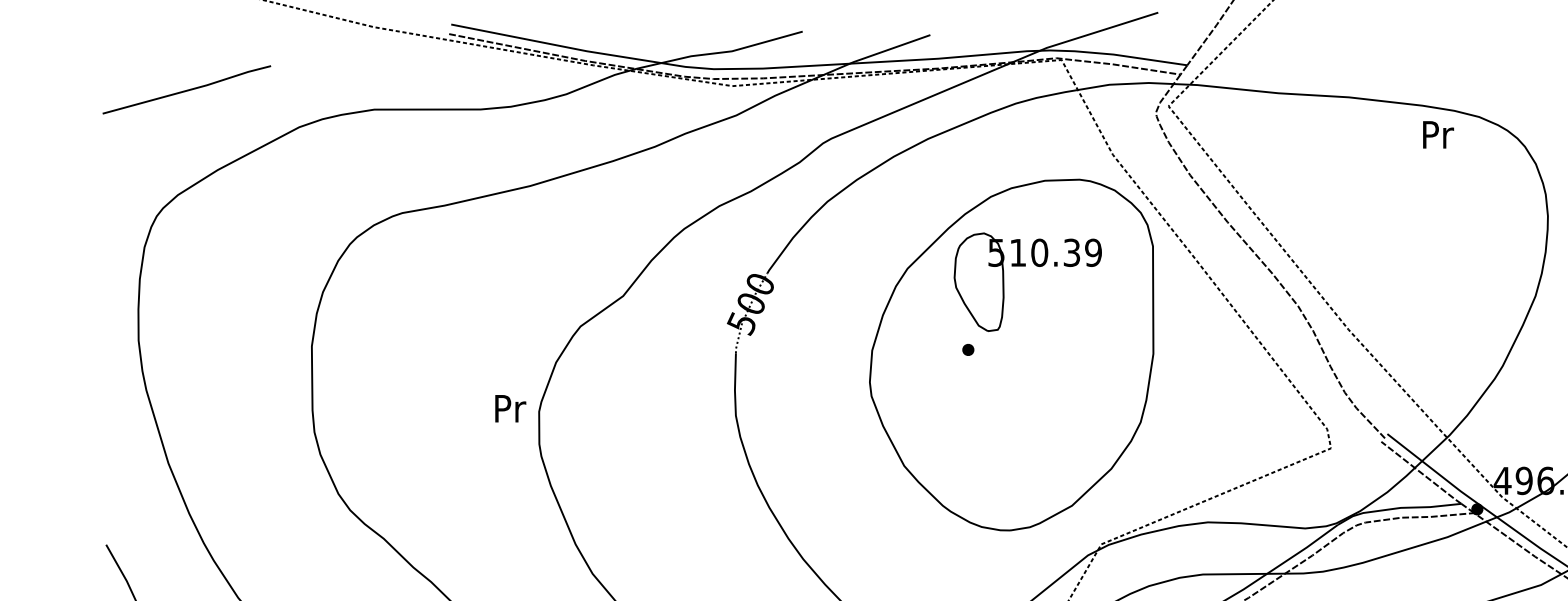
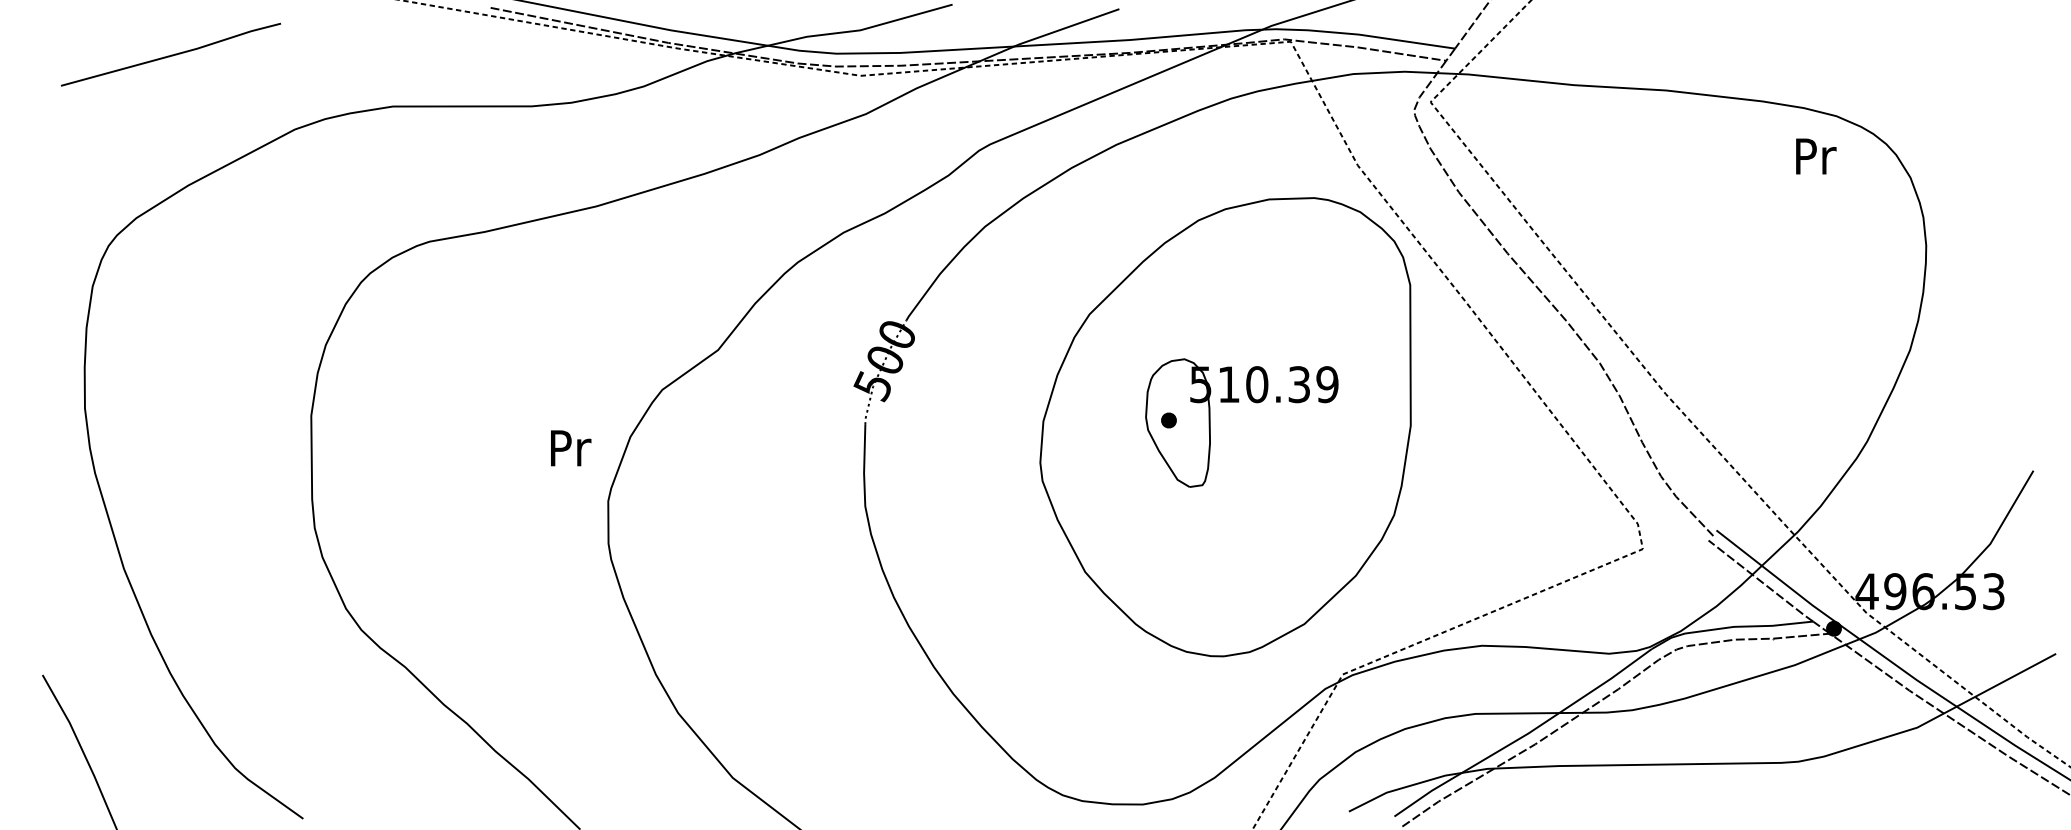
line: (187, 89) -> (171, 54), moved
text: (1438, 134) -> (1816, 156), moved
part: (1025, 266) -> (1238, 402), moved
text: (511, 408) -> (571, 448), moved

